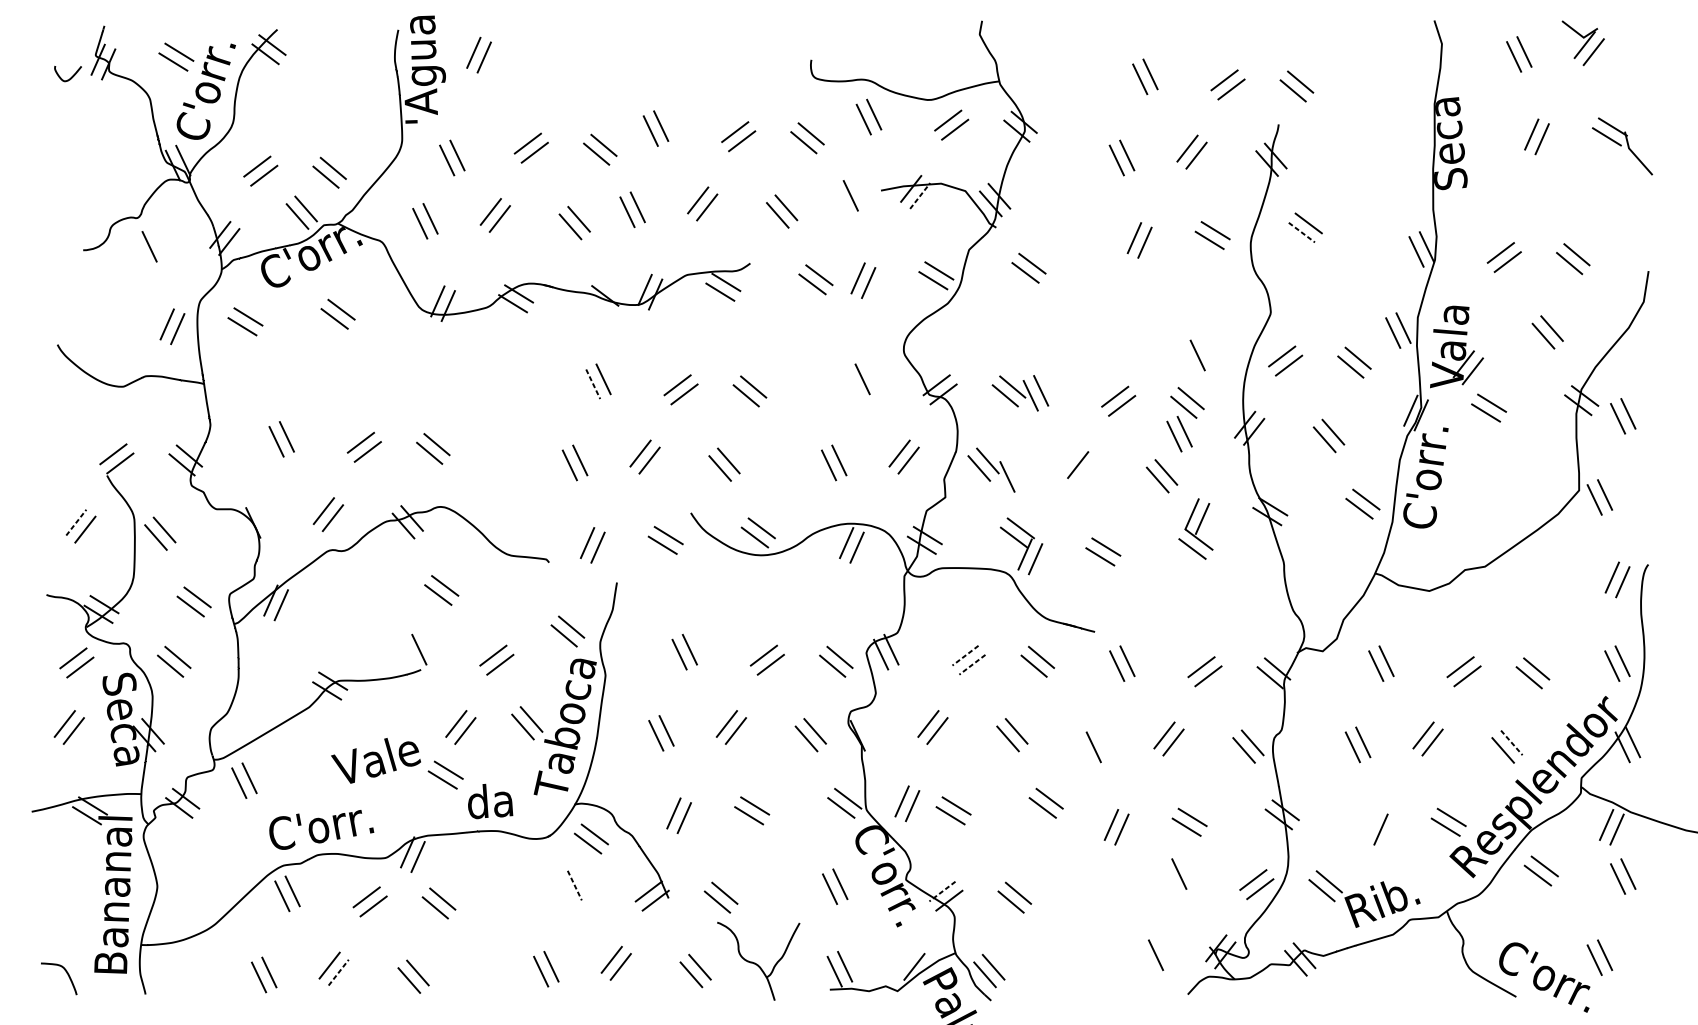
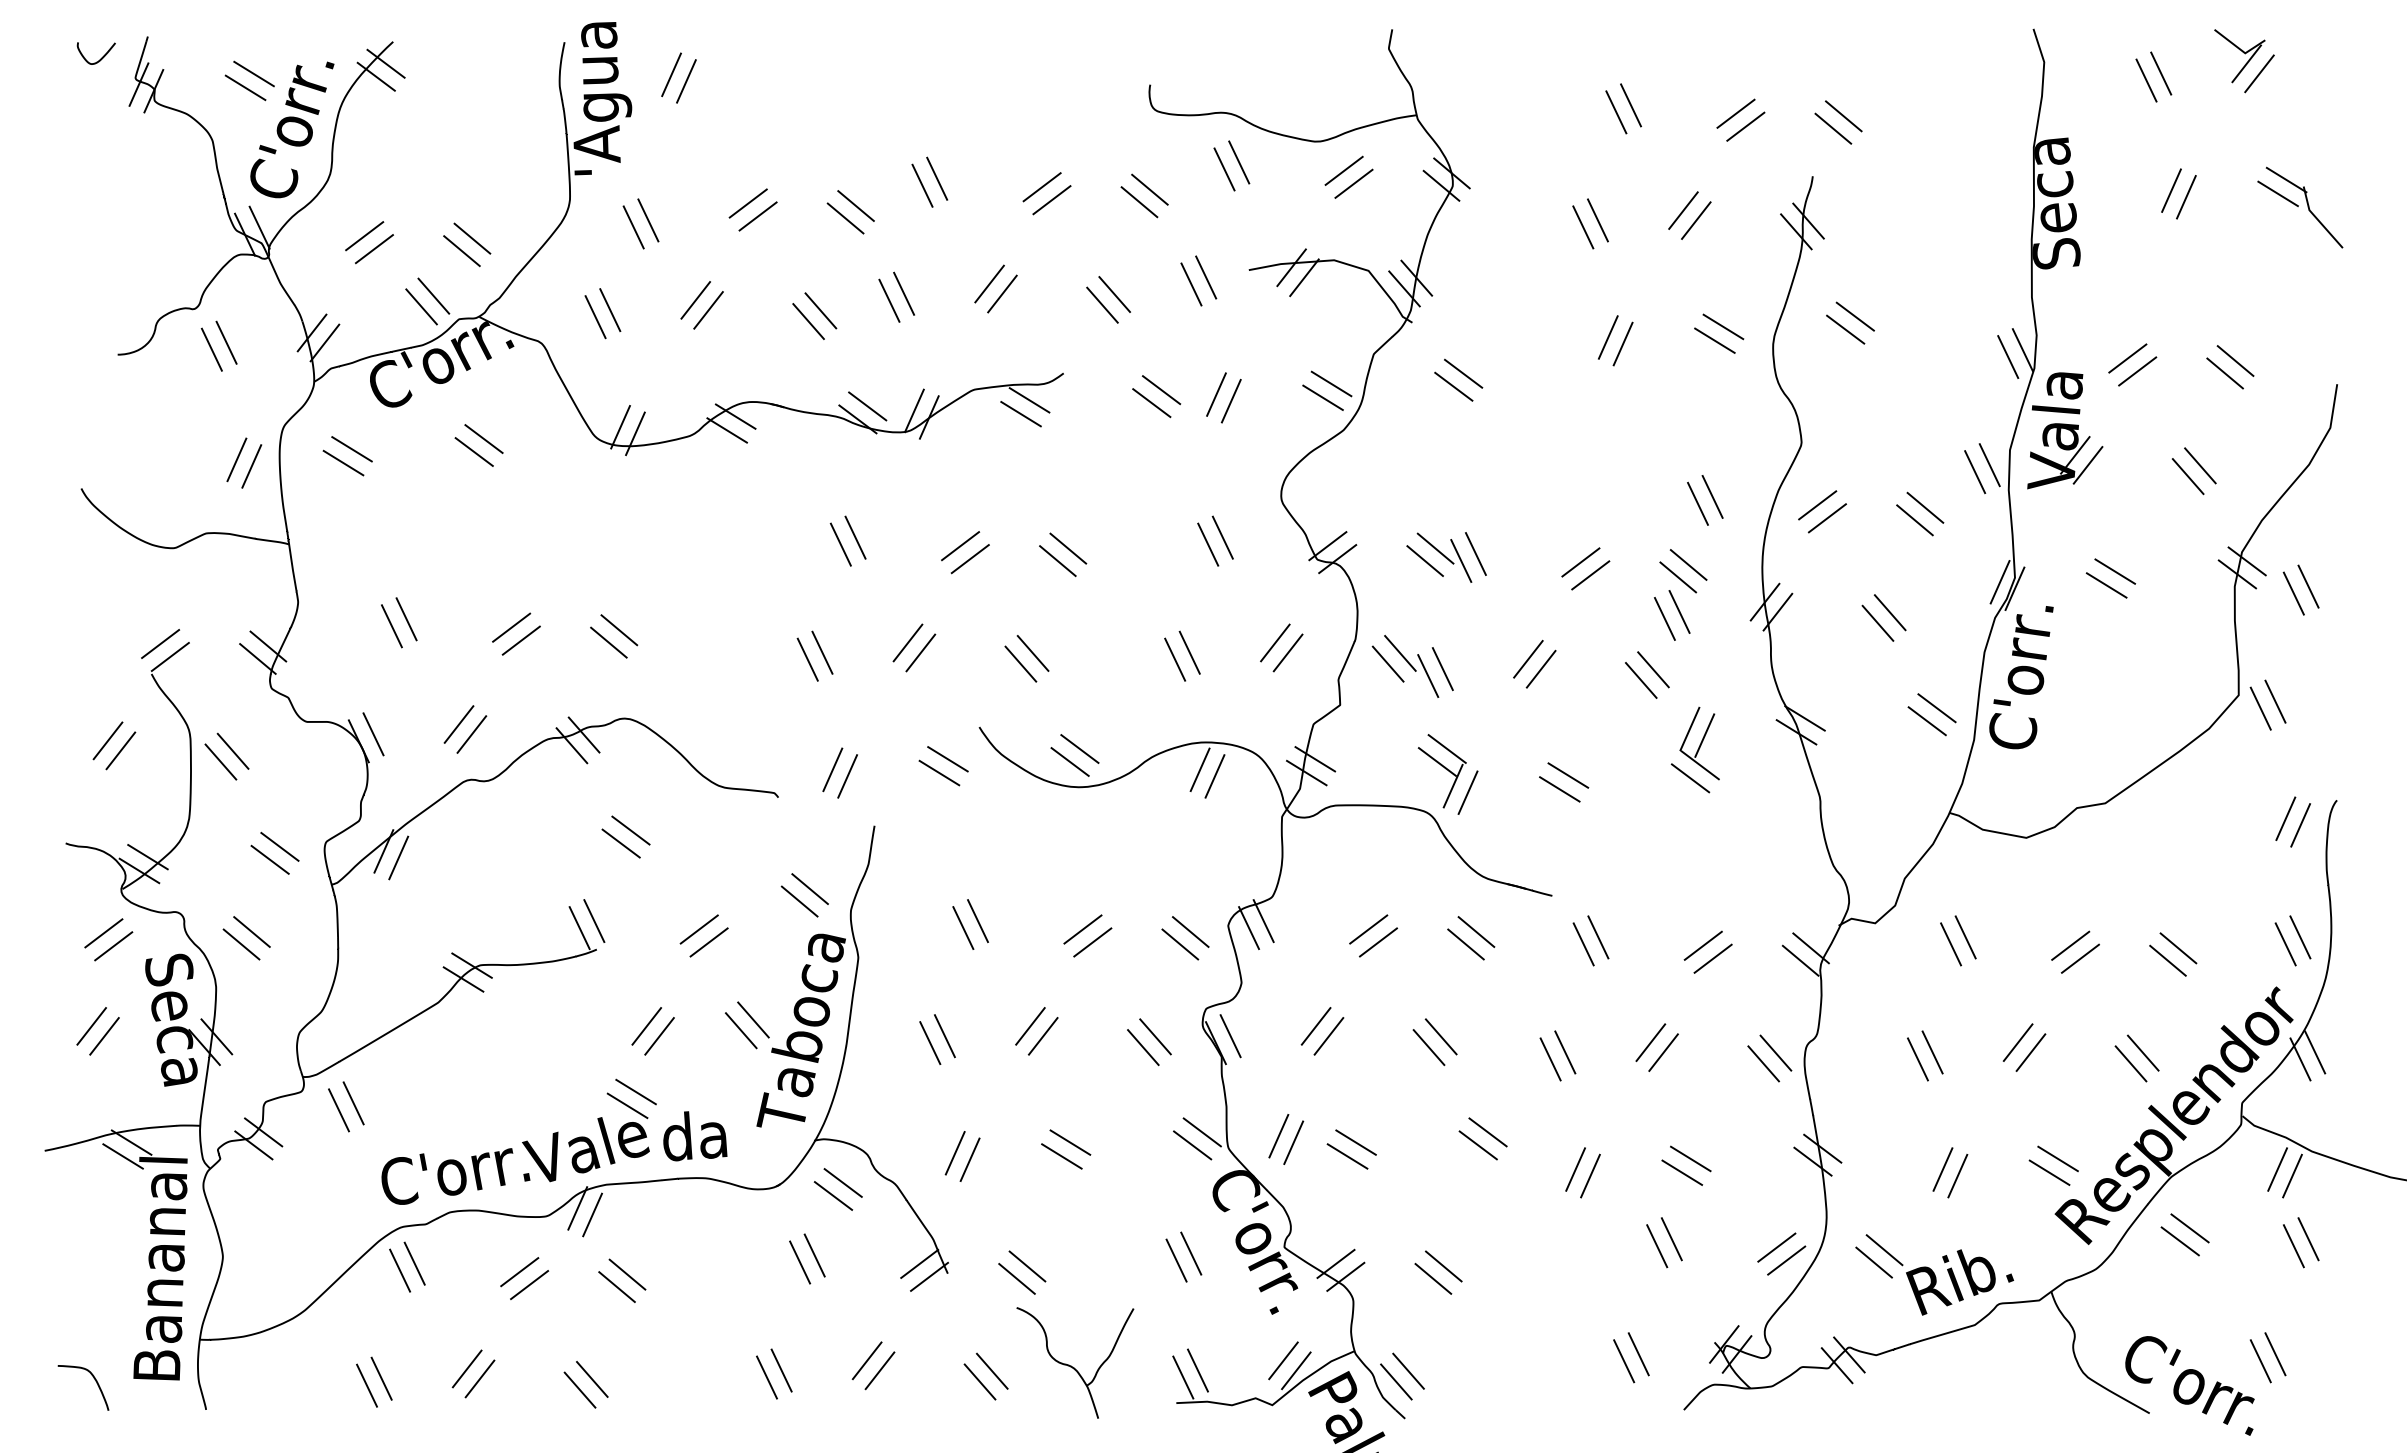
curve: (71, 77) -> (100, 58), moved
line: (920, 195) -> (1304, 277), dashed -> solid
line: (840, 200) -> (1191, 284), added
line: (1302, 232) -> (1846, 329), dashed -> solid
line: (159, 241) -> (226, 342), added
line: (612, 286) -> (867, 406), added
part: (1456, 346) -> (2065, 430), moved
line: (1207, 350) -> (1712, 496), added
line: (593, 384) -> (841, 545), dashed -> solid
line: (852, 384) -> (1208, 544), added
line: (1086, 471) -> (1540, 668), added
line: (1017, 472) -> (1442, 669), added
line: (263, 518) -> (373, 734), added
line: (76, 522) -> (108, 740), dashed -> solid
line: (408, 654) -> (579, 928), added
line: (965, 655) -> (1368, 929), dashed -> solid
line: (972, 664) -> (1378, 942), dashed -> solid
line: (868, 731) -> (1230, 1036), added
line: (1104, 742) -> (1565, 1052), added
line: (1511, 743) -> (2143, 1053), dashed -> solid
text: (375, 760) -> (585, 1149), moved
line: (1370, 824) -> (1942, 1169), added
line: (1169, 879) -> (1657, 1246), added
line: (574, 885) -> (814, 1255), dashed -> solid
line: (564, 890) -> (800, 1262), added
line: (942, 891) -> (1335, 1264), dashed -> solid
line: (905, 959) -> (1283, 1360), added
line: (1145, 960) -> (1624, 1361), added
line: (339, 972) -> (480, 1378), dashed -> solid

